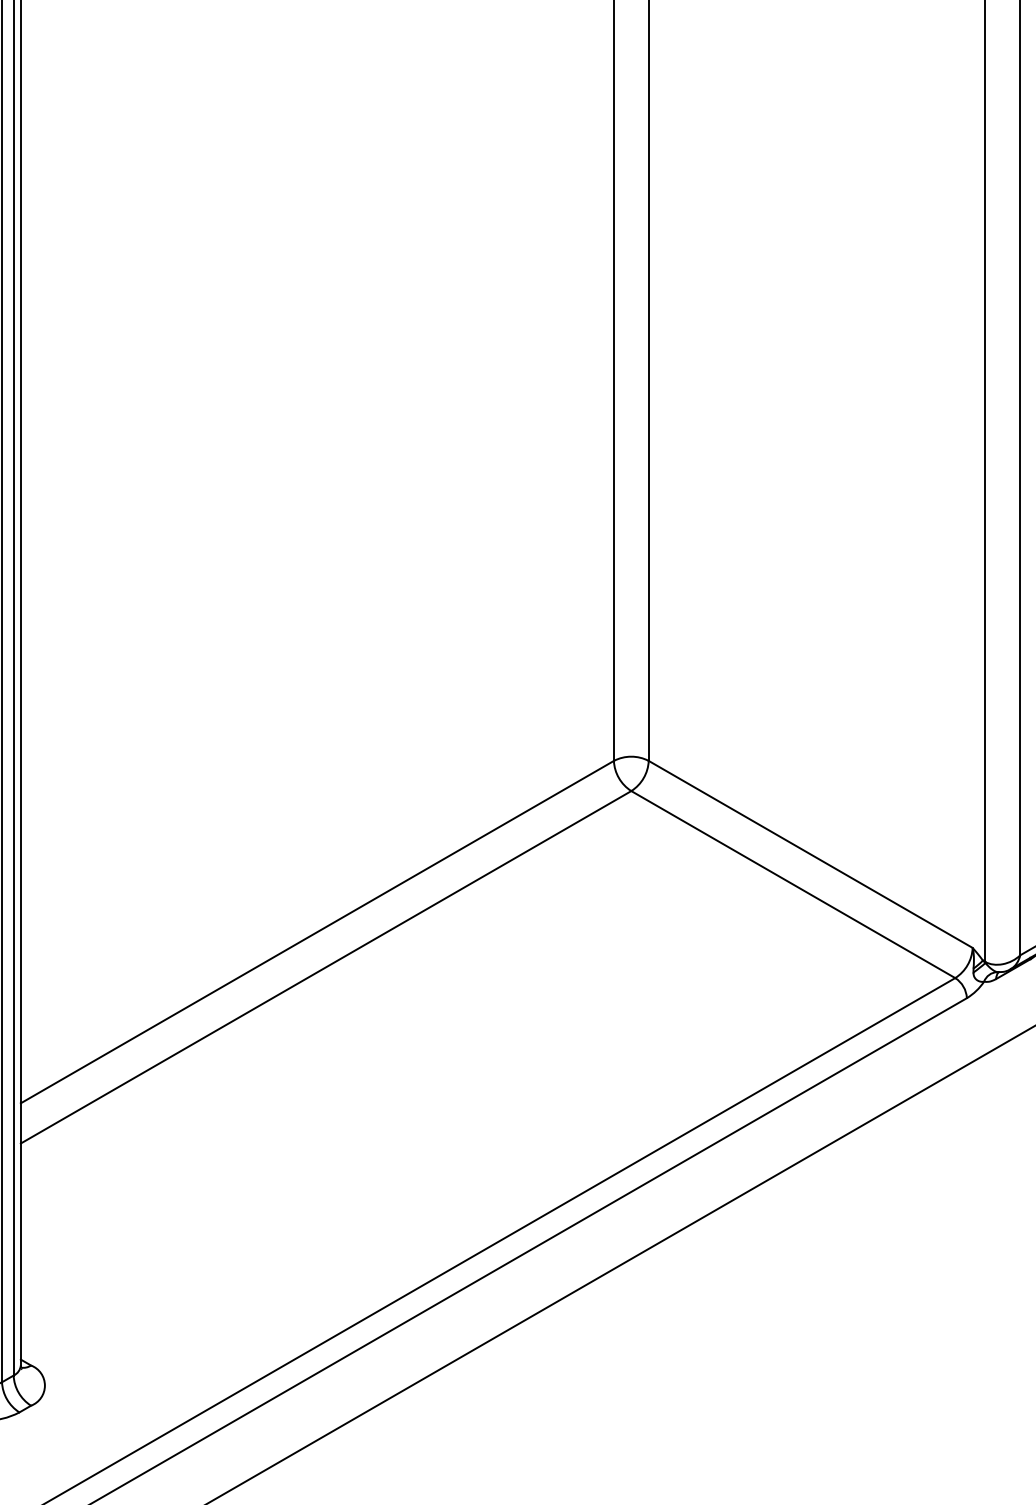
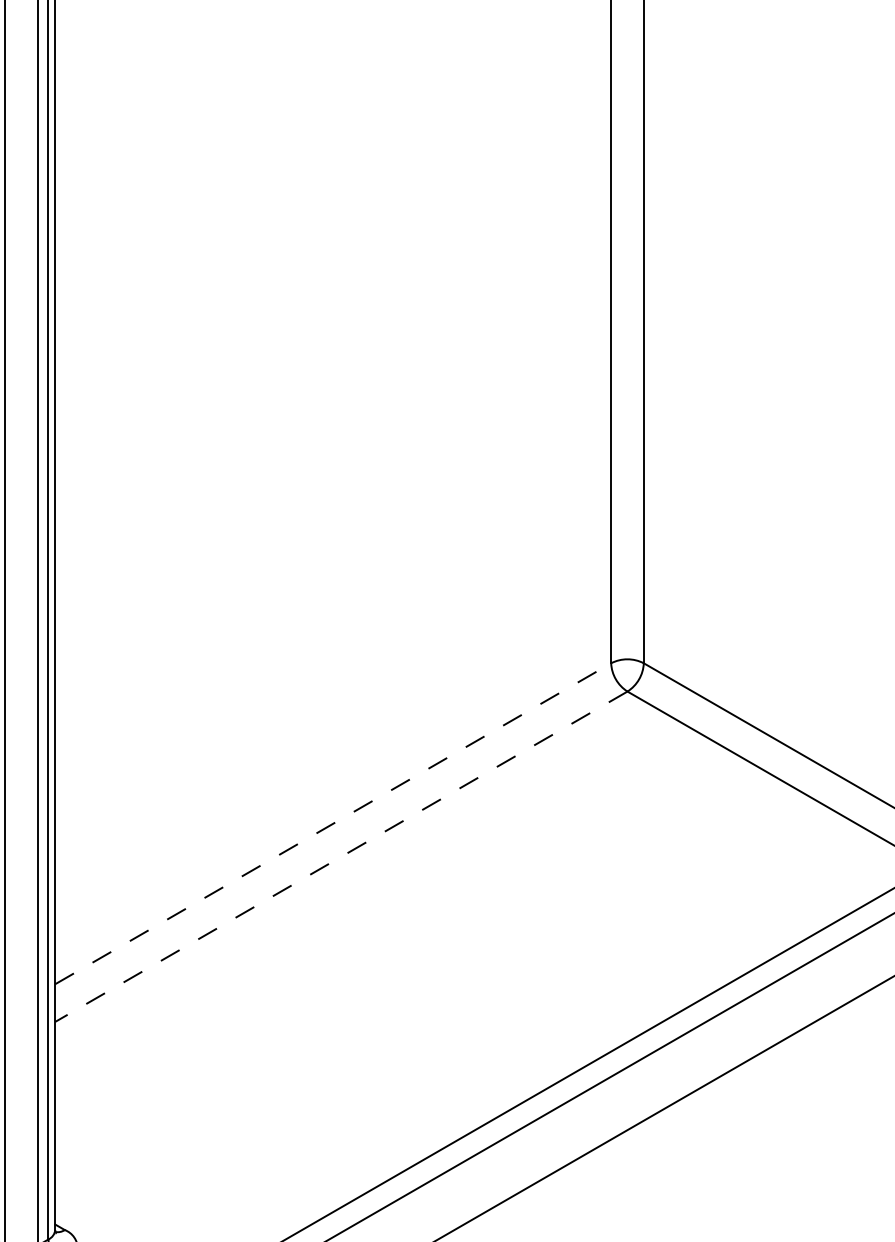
line: (317, 931) -> (333, 823), solid -> dashed
line: (325, 967) -> (340, 856), solid -> dashed

